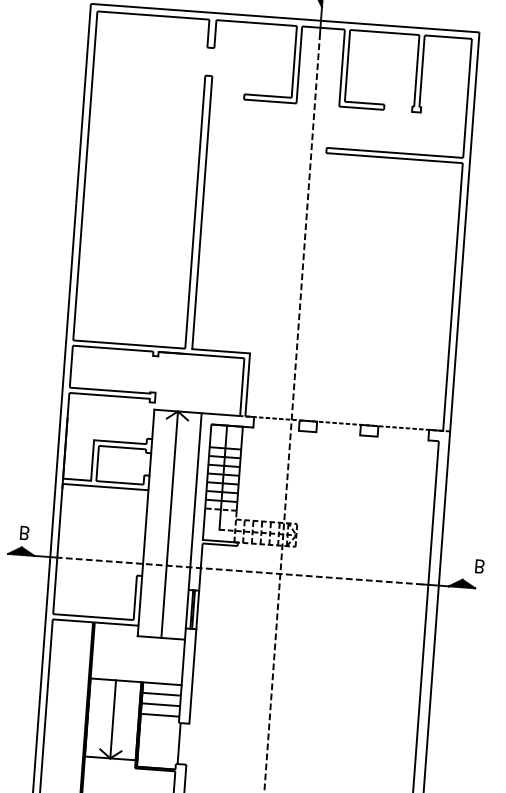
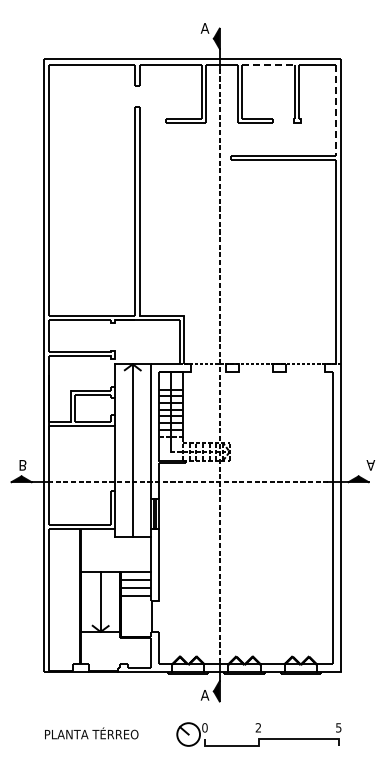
line: (385, 32) -> (269, 64), solid -> dashed
line: (467, 99) -> (335, 110), solid -> dashed
text: (479, 566) -> (370, 465), B -> A

